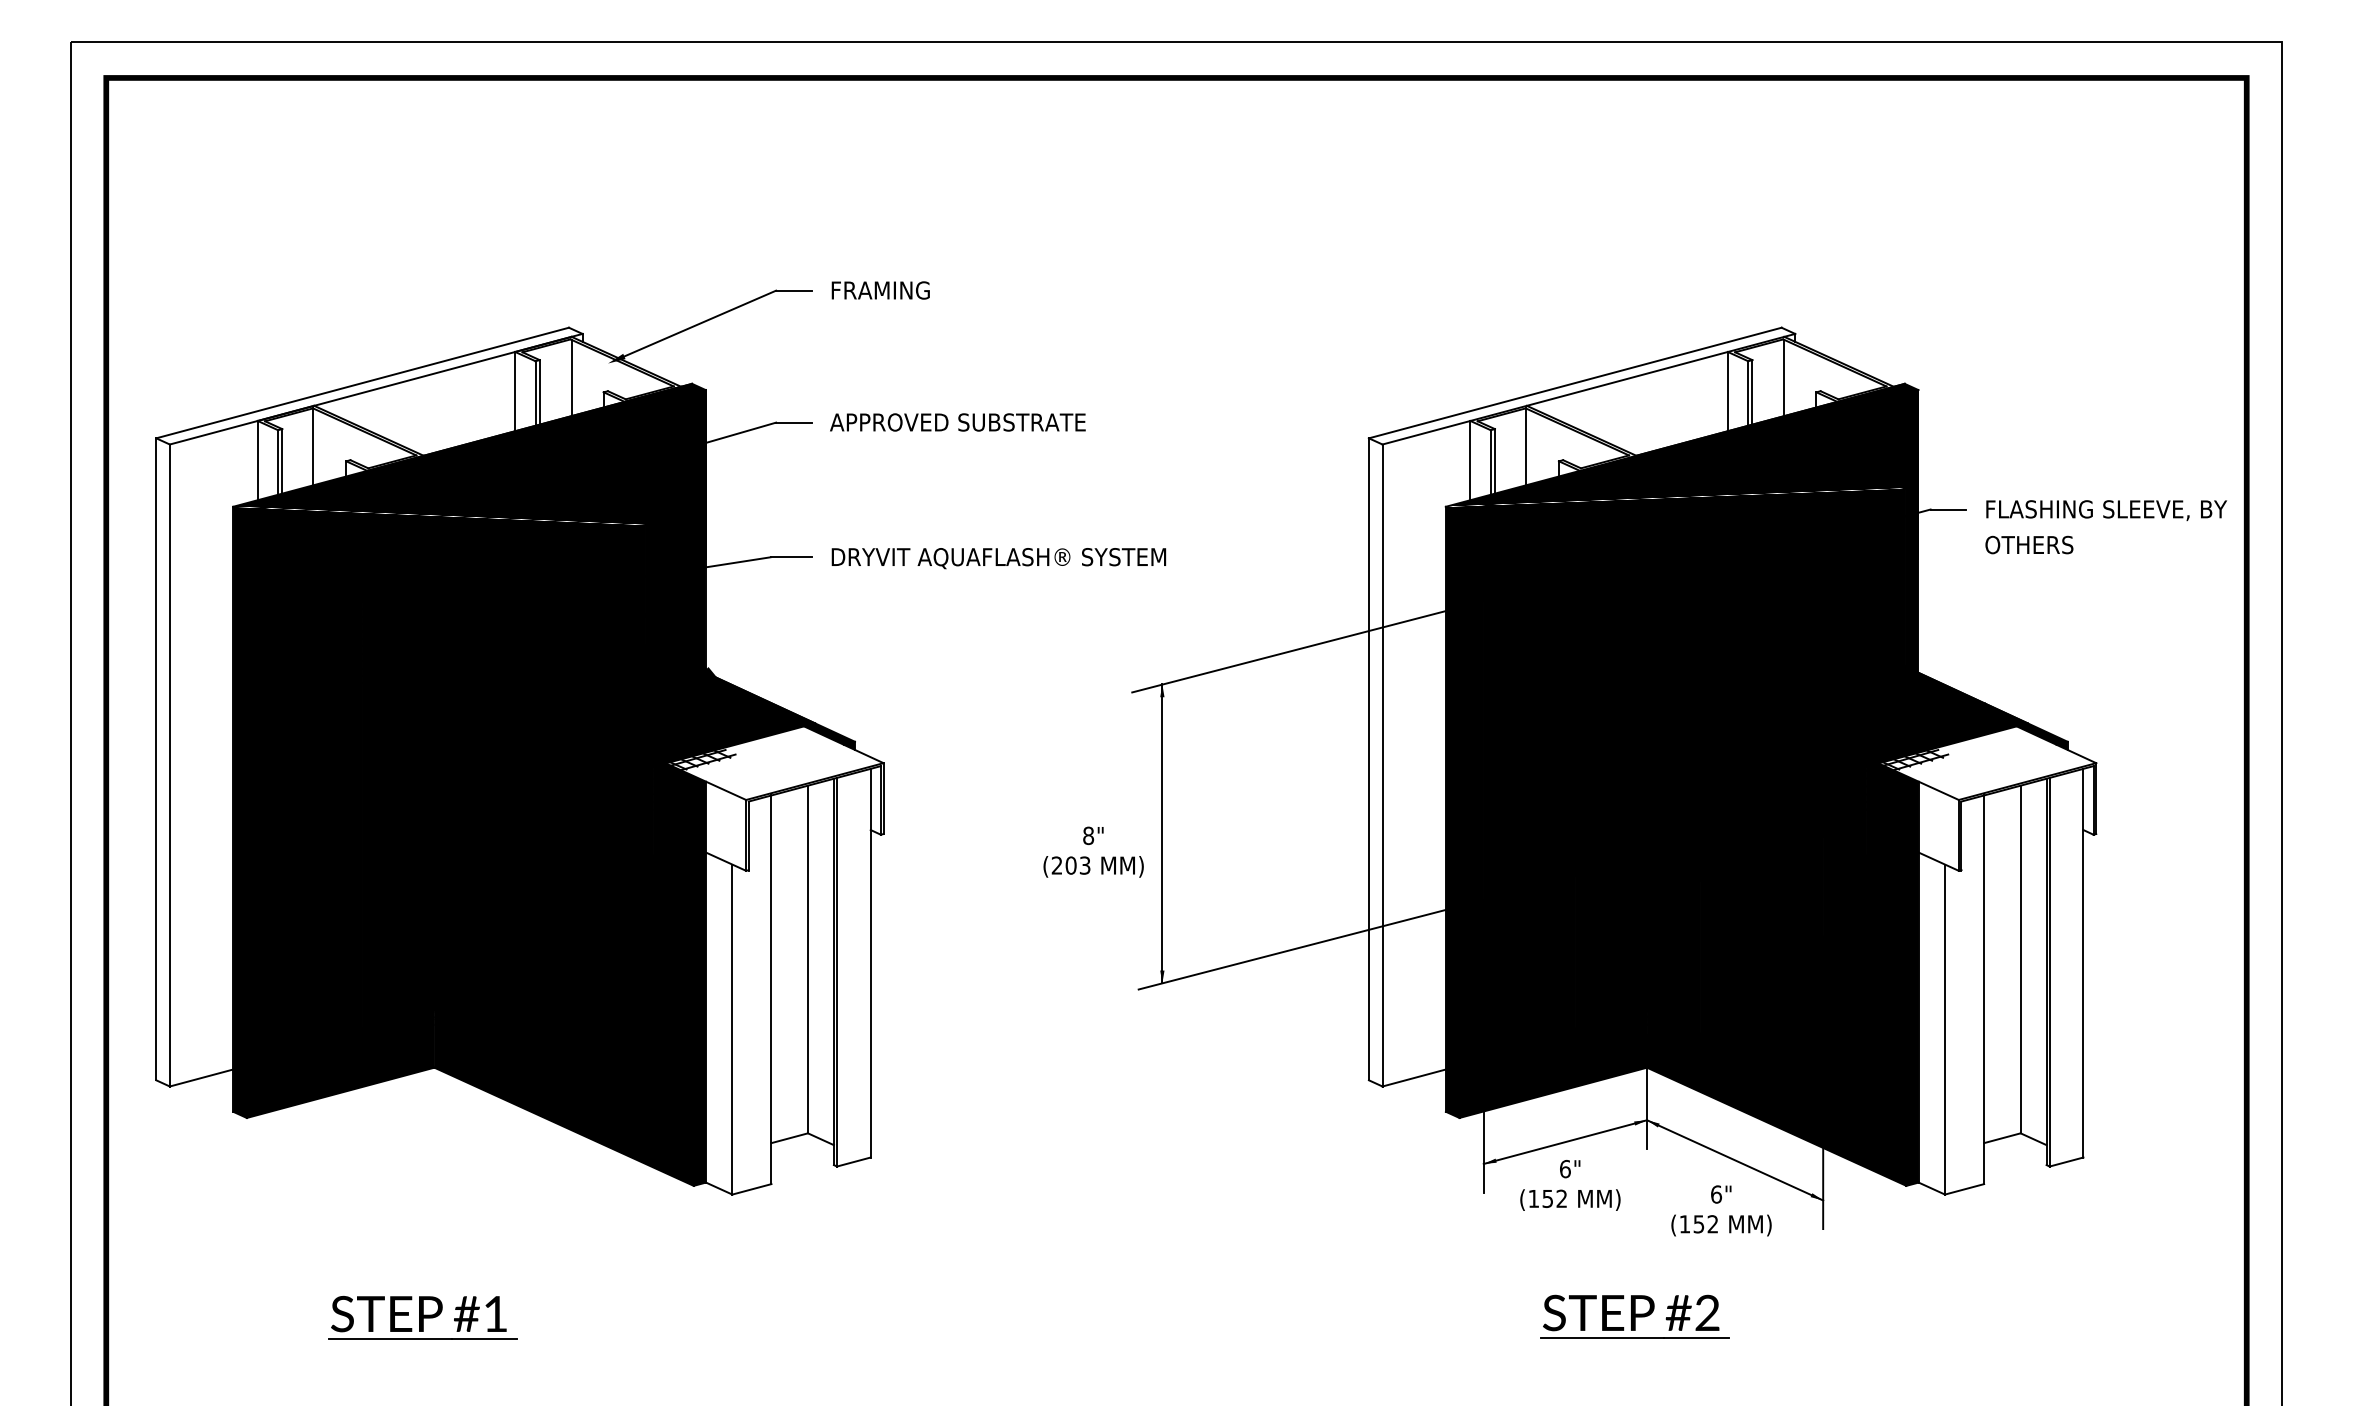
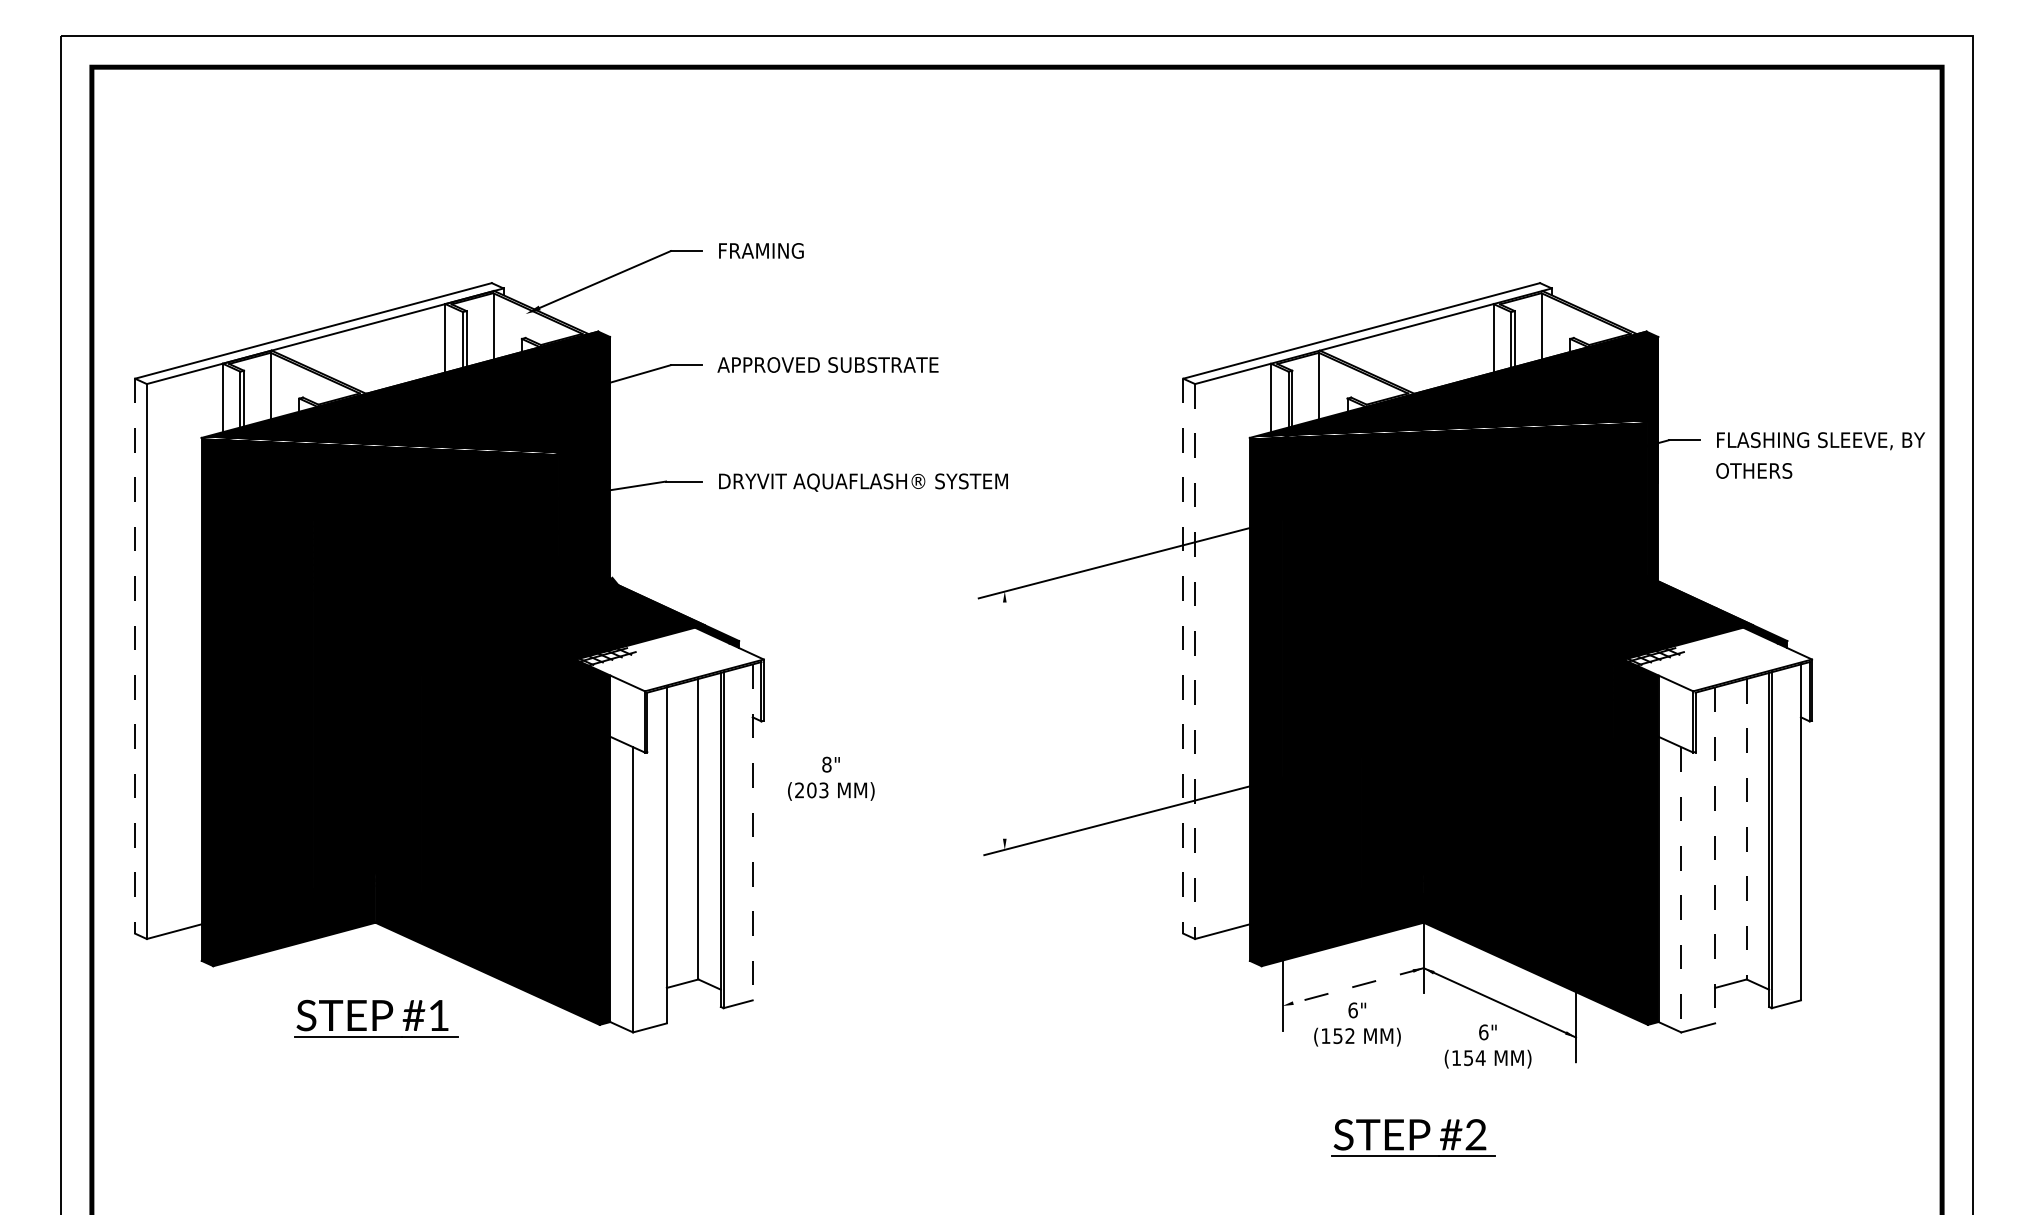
line: (156, 759) -> (135, 656), solid -> dashed
line: (1368, 759) -> (1182, 656), solid -> dashed
line: (1382, 765) -> (1195, 661), solid -> dashed
line: (1162, 833) -> (1004, 720), removed
text: (1093, 851) -> (831, 778), moved
line: (2020, 959) -> (1746, 829), solid -> dashed
line: (870, 963) -> (752, 832), solid -> dashed
line: (1984, 990) -> (1715, 856), solid -> dashed
line: (1945, 1030) -> (1681, 890), solid -> dashed
line: (1565, 1142) -> (1353, 987), solid -> dashed
text: (1712, 1224) -> (1480, 1058), (152 -> (154
part: (422, 1317) -> (375, 1018), moved

